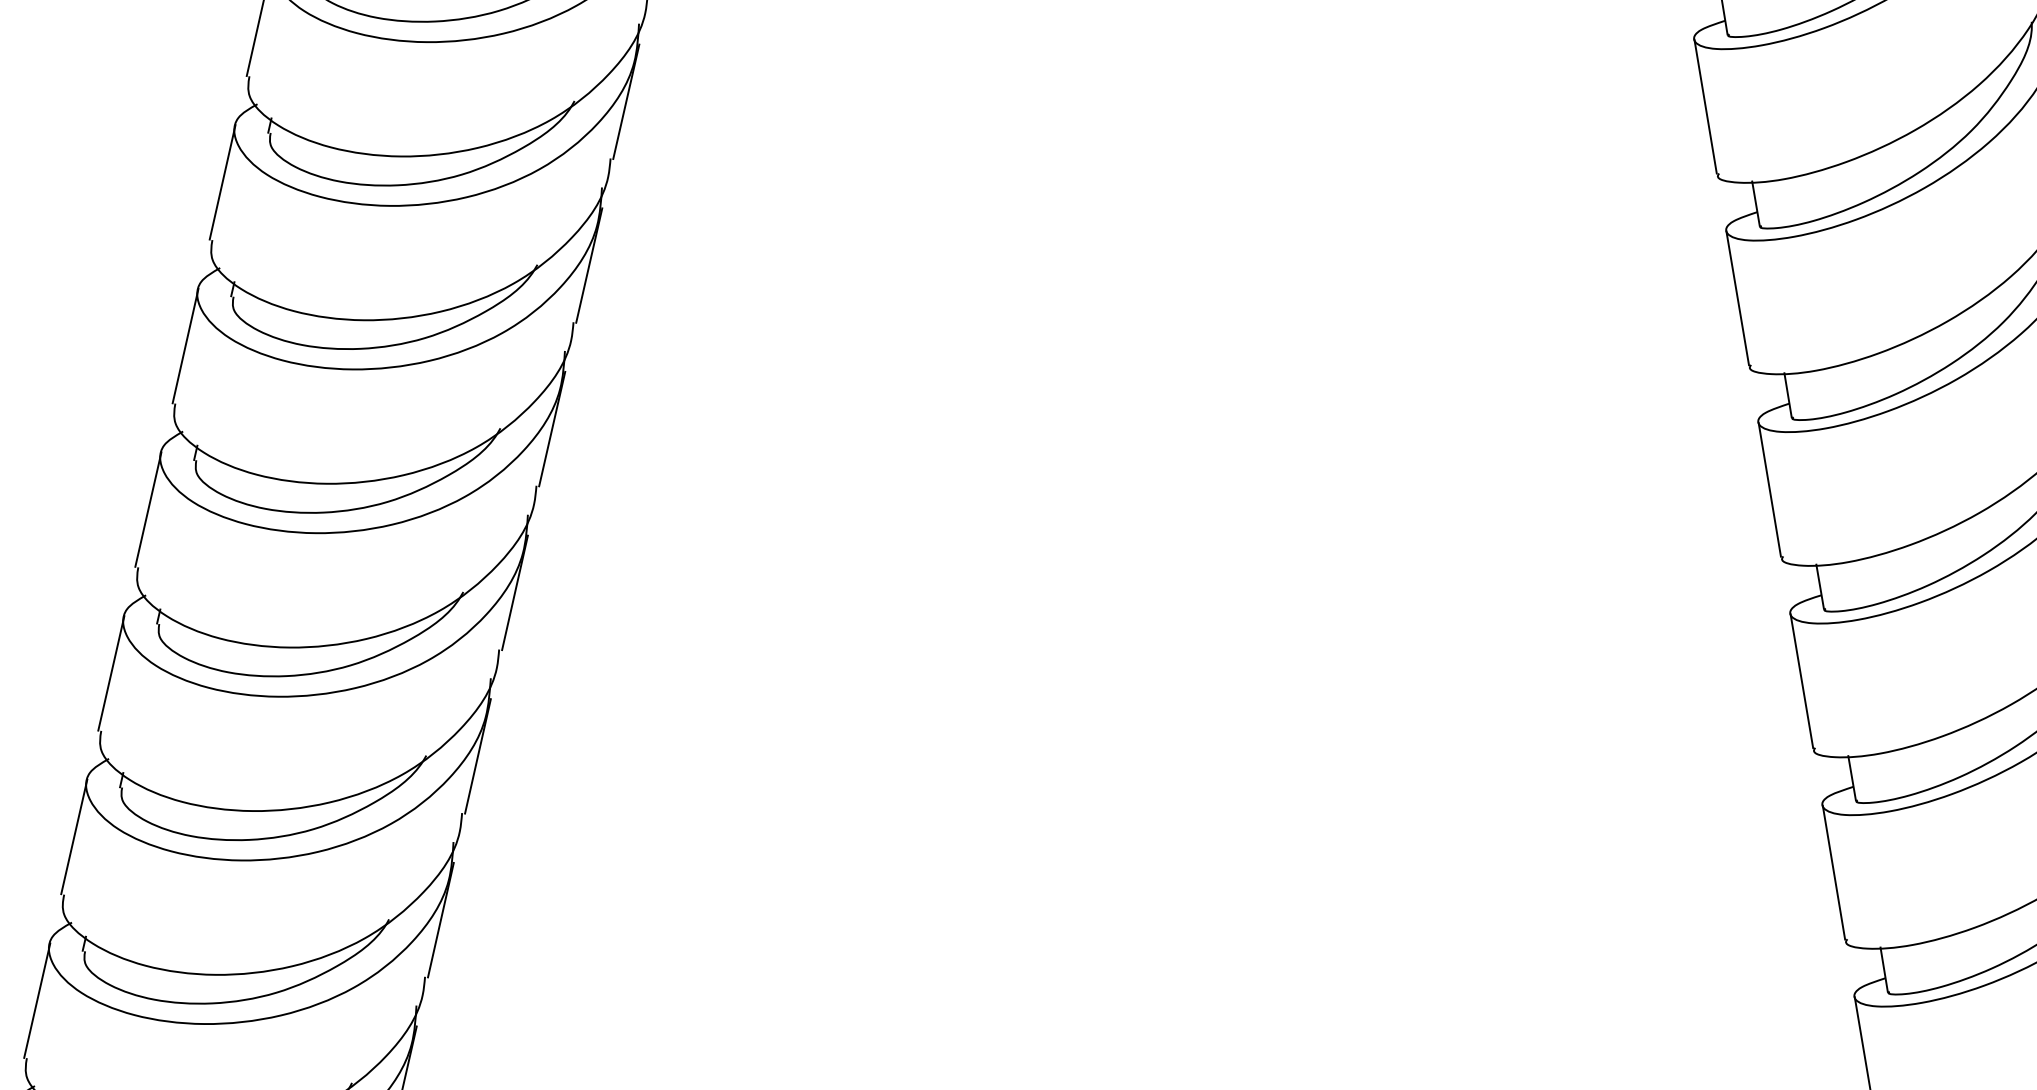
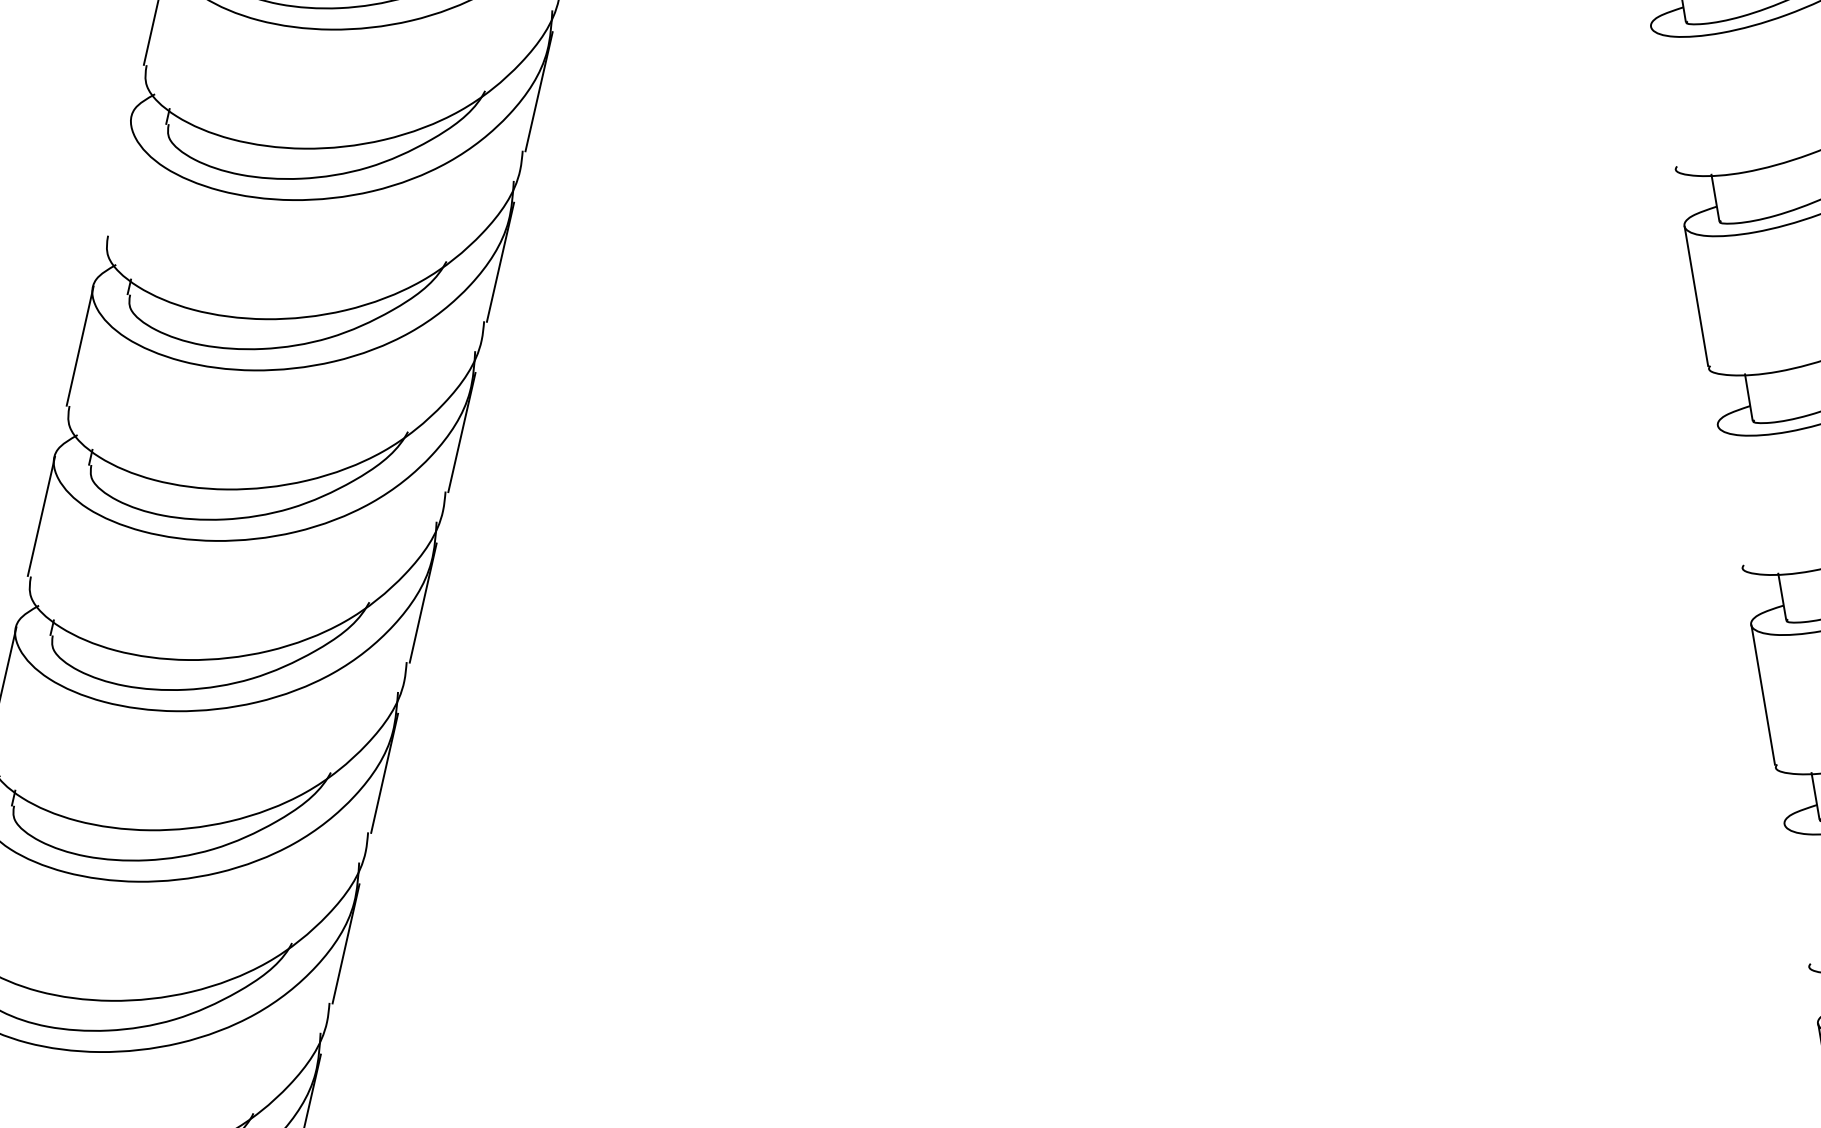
line: (1705, 106) -> (1662, 96), removed
line: (222, 182) -> (118, 175), removed
line: (1769, 489) -> (1729, 495), removed
line: (1833, 872) -> (1796, 894), removed

